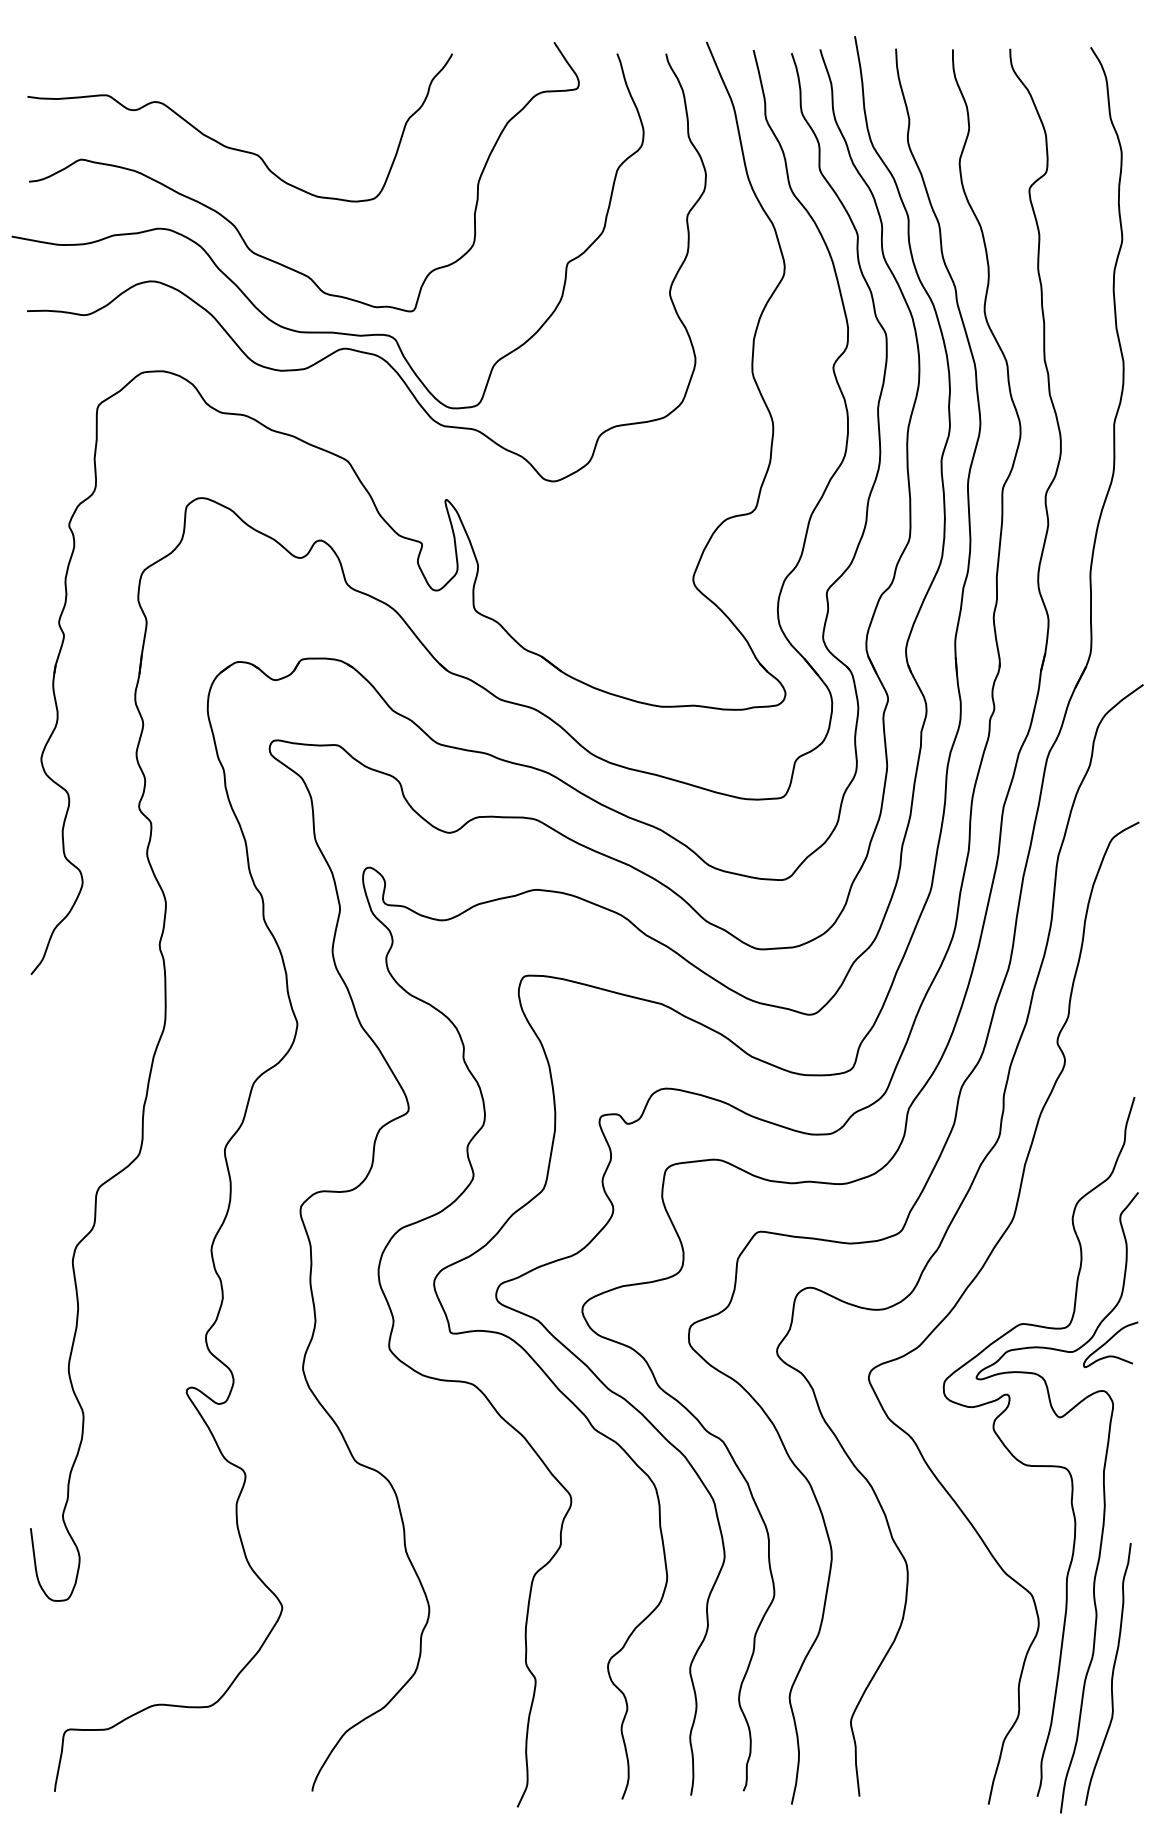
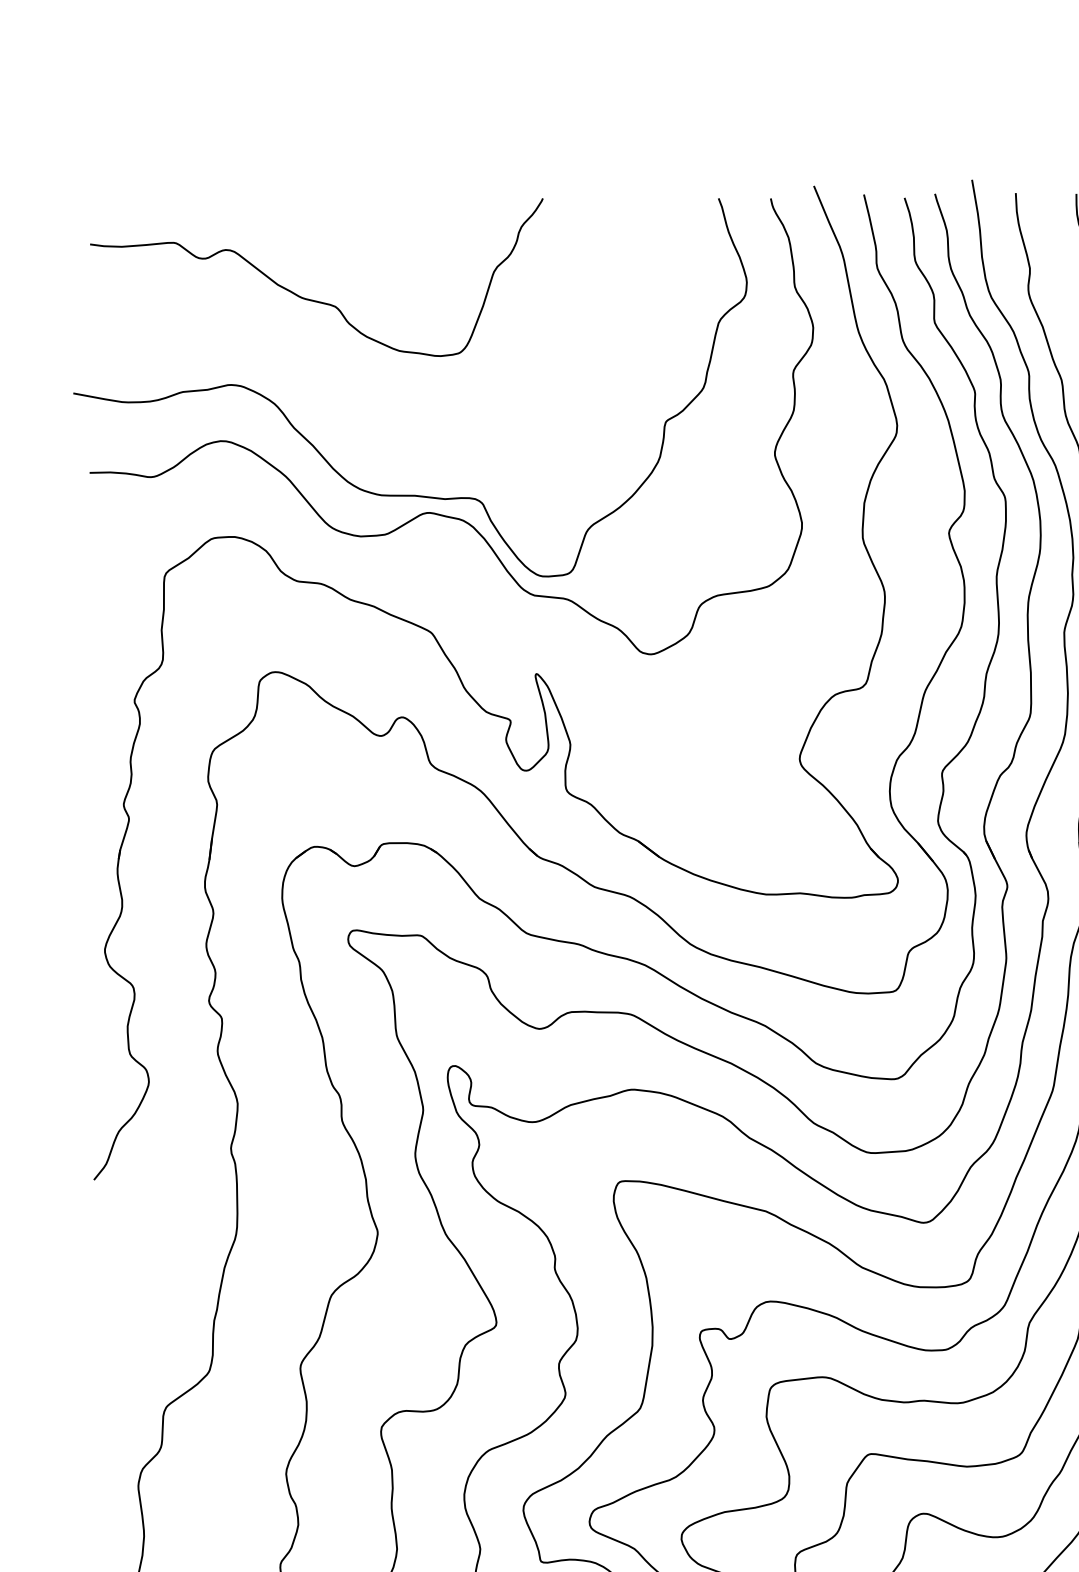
curve: (238, 229) -> (315, 385), removed

